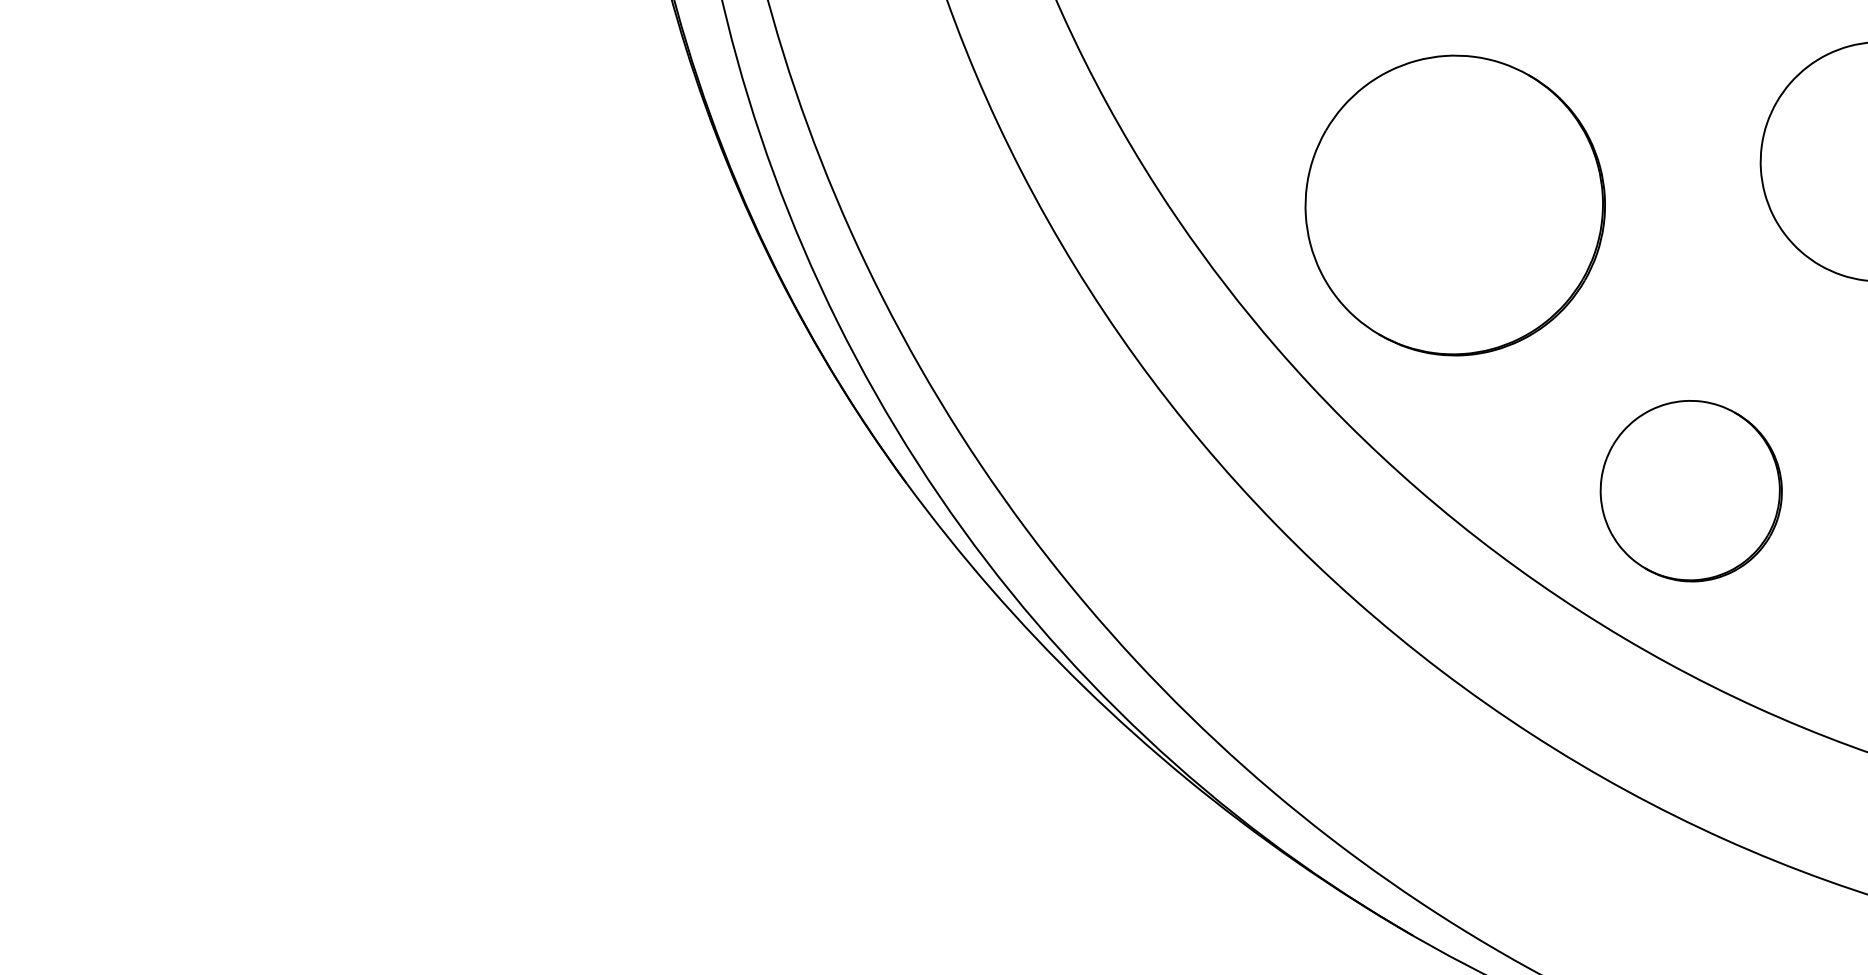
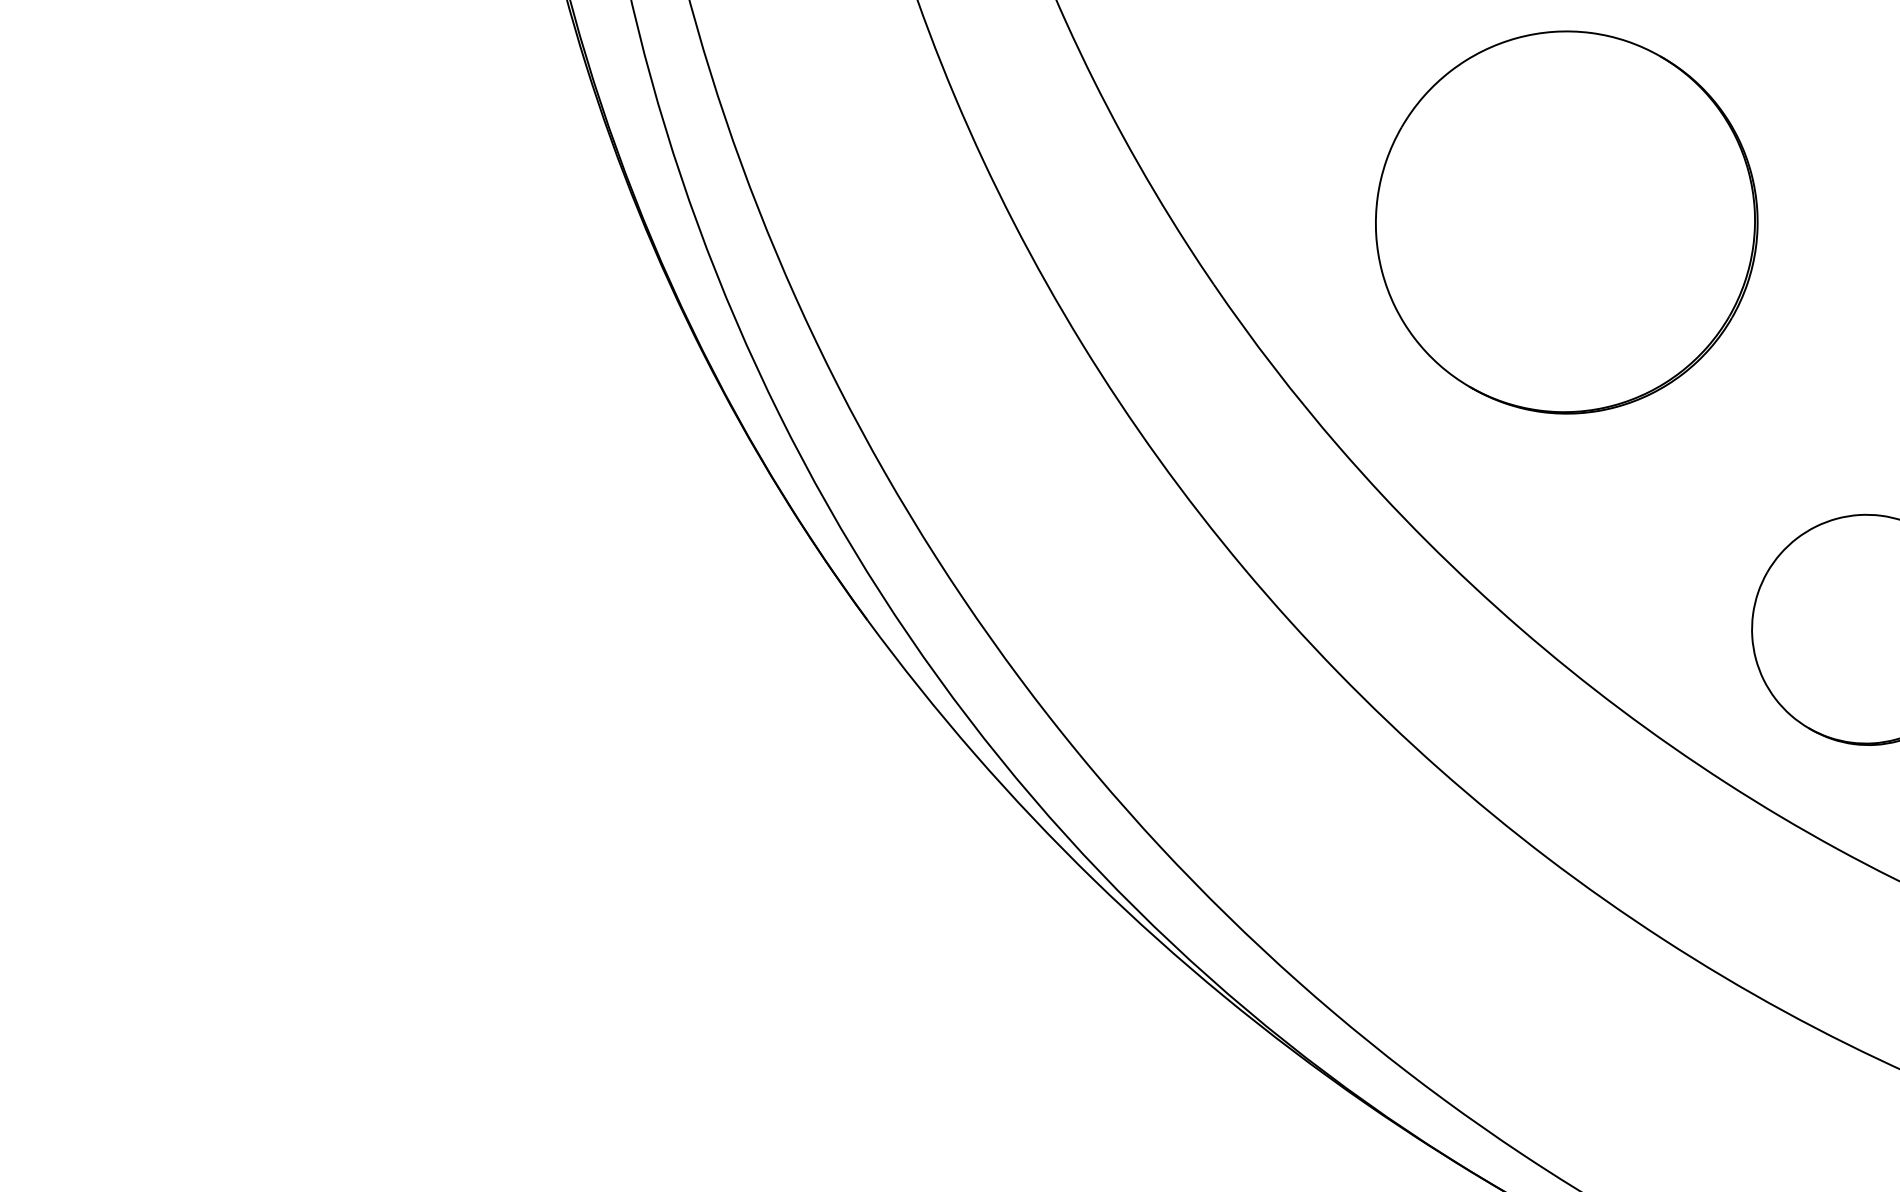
part: (1454, 205) -> (1565, 222), moved

